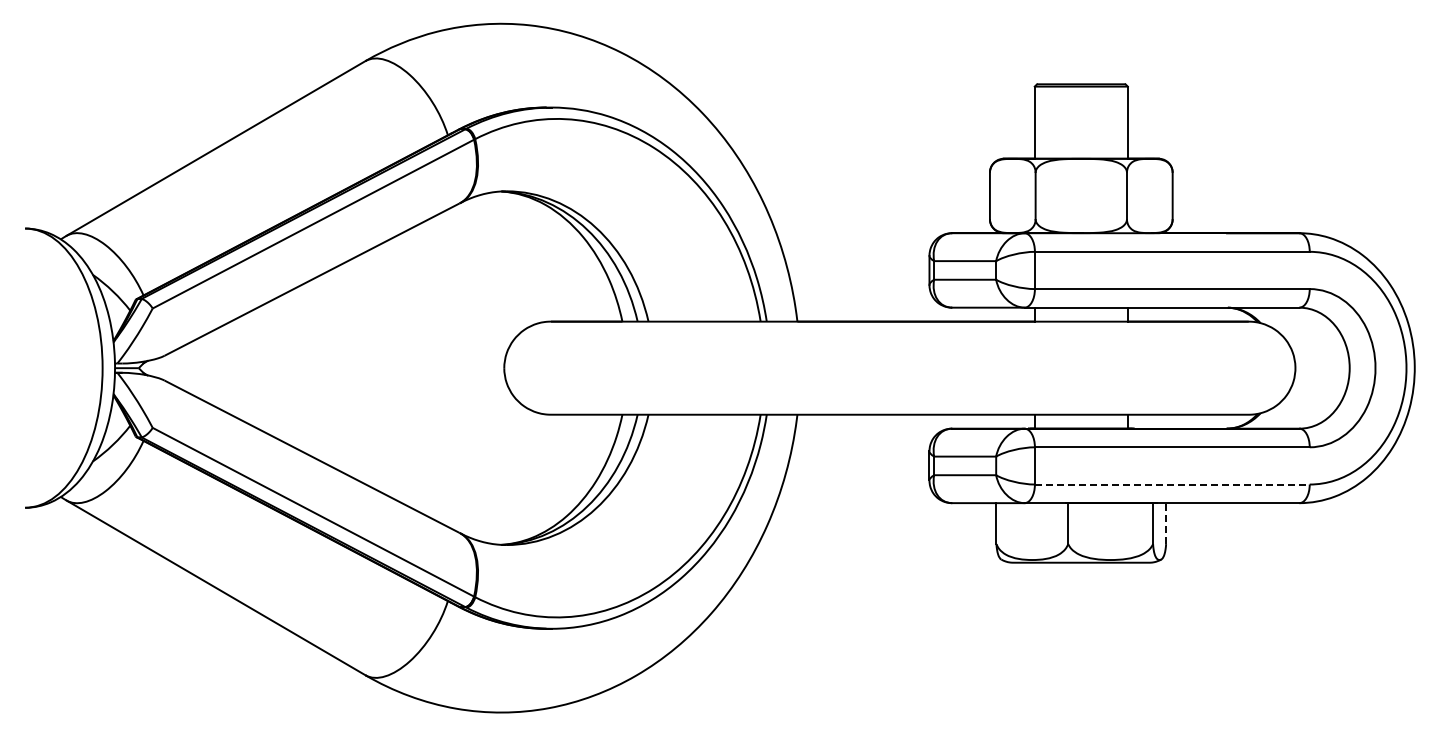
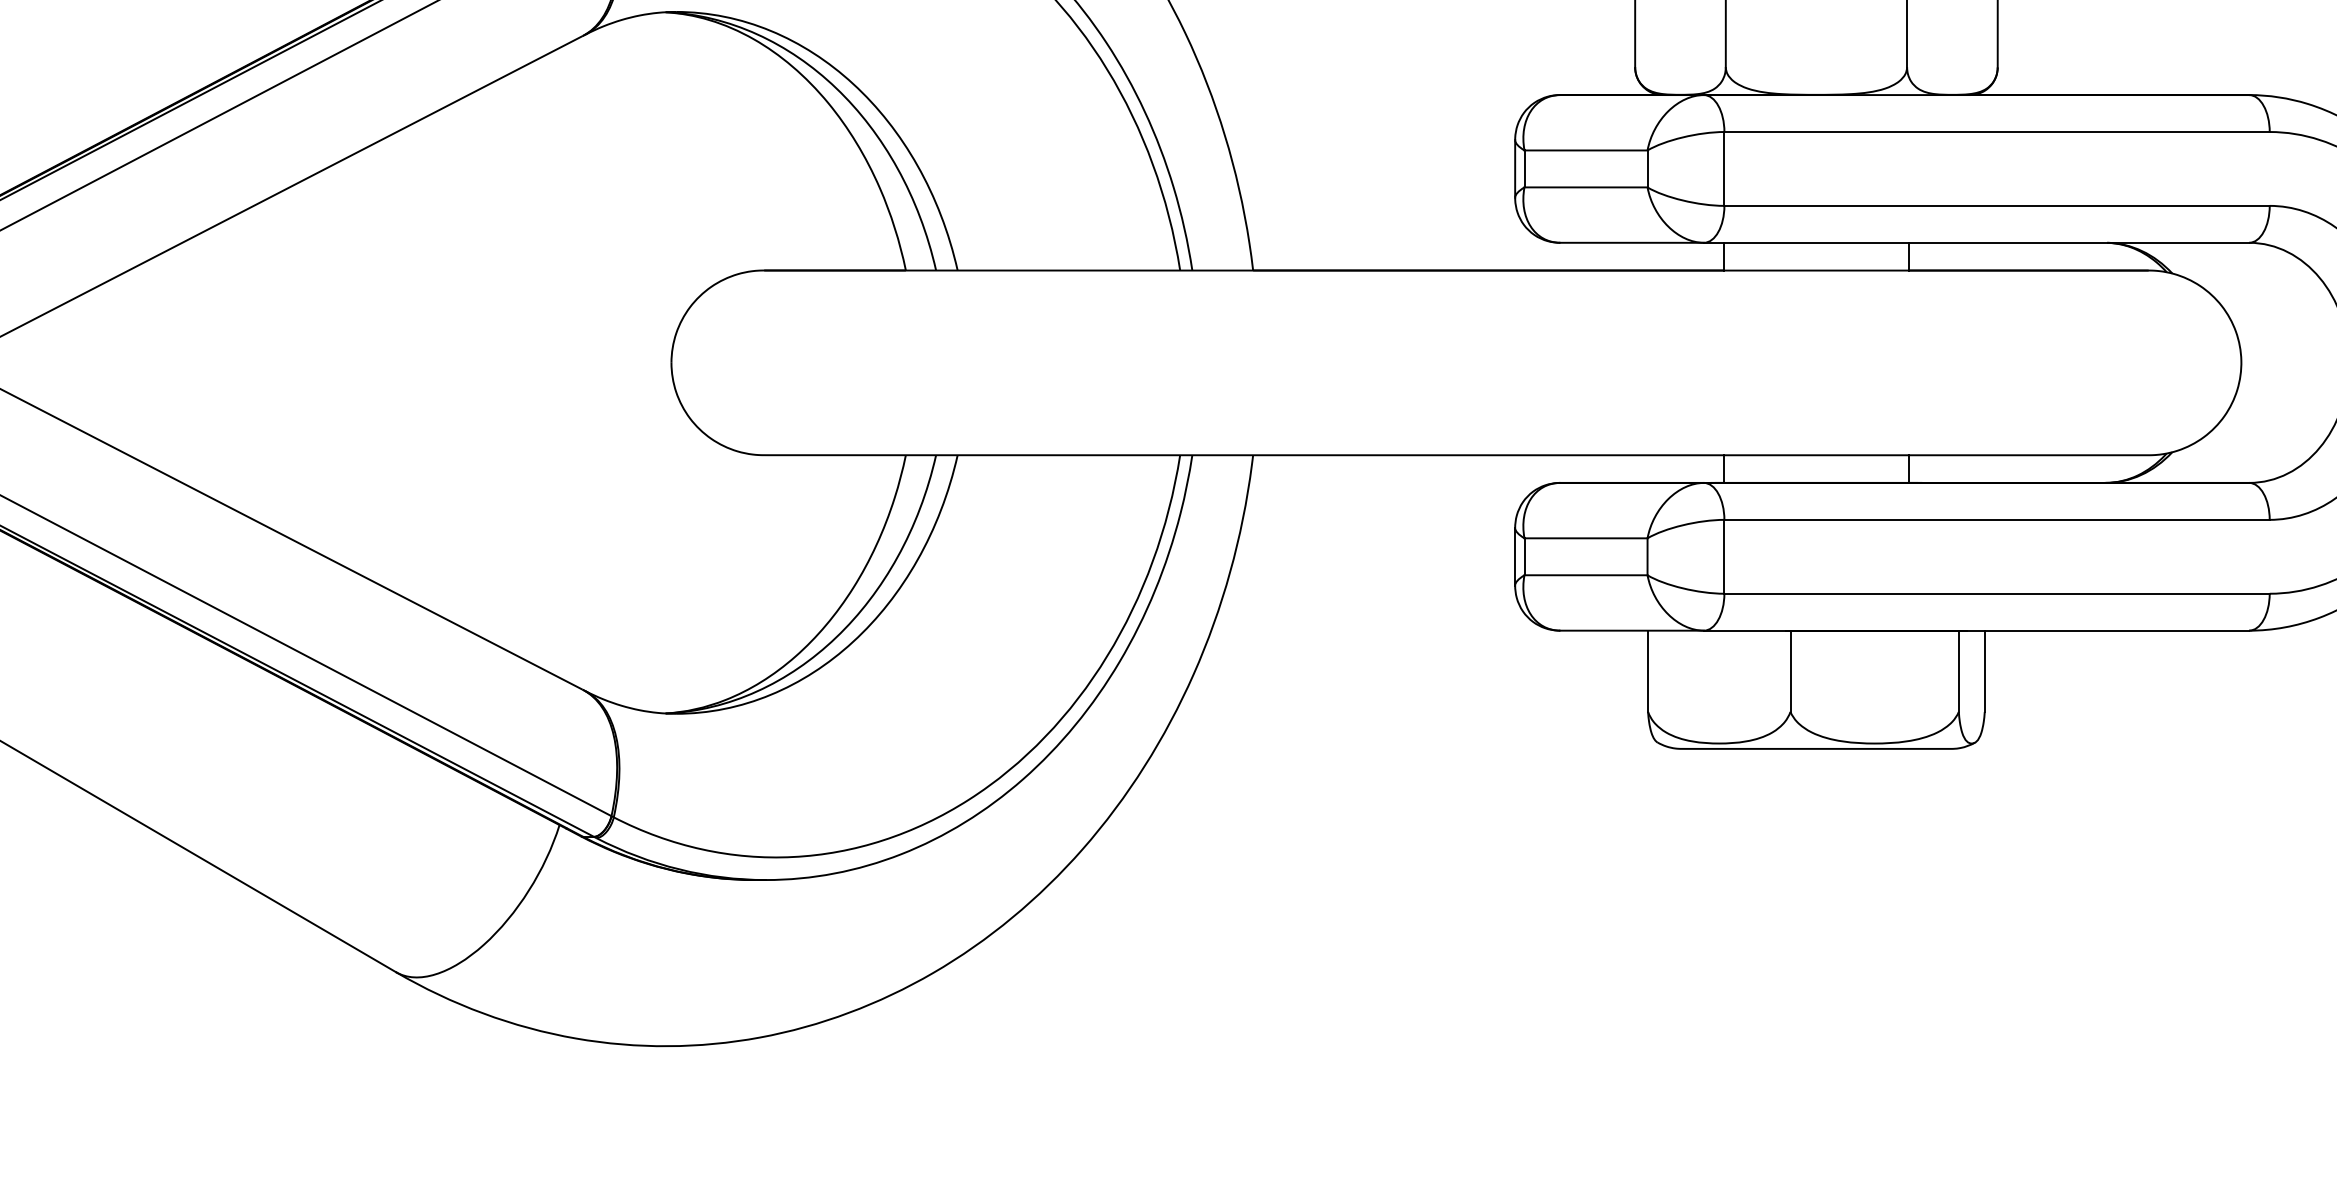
line: (1172, 484) -> (1997, 593), dashed -> solid
line: (1166, 523) -> (1985, 671), dashed -> solid

